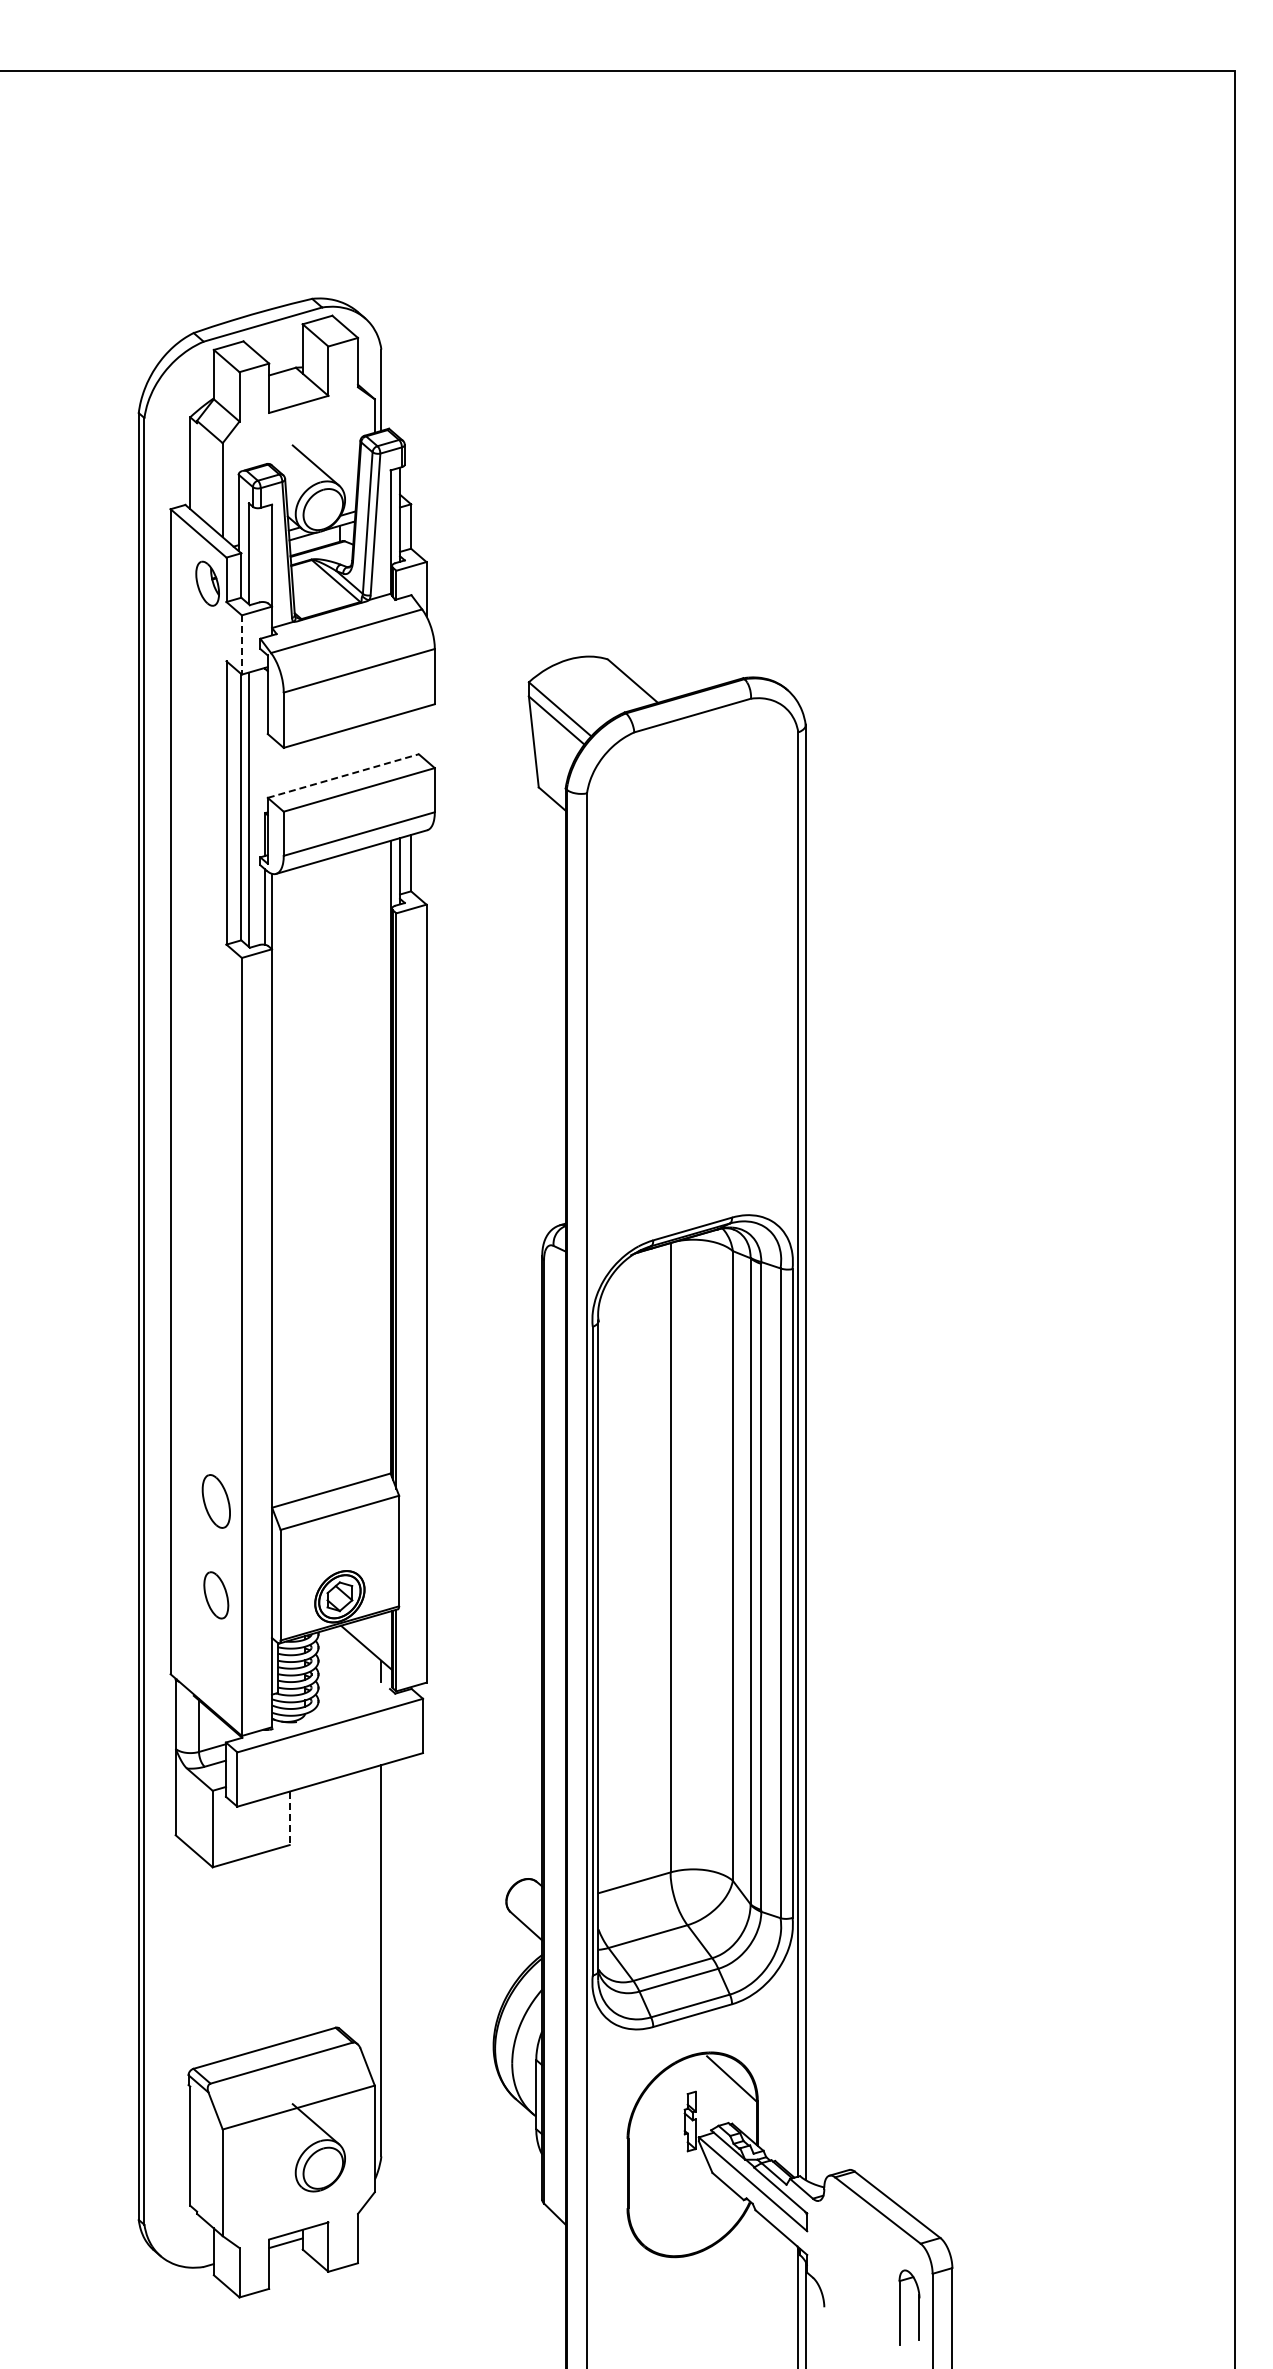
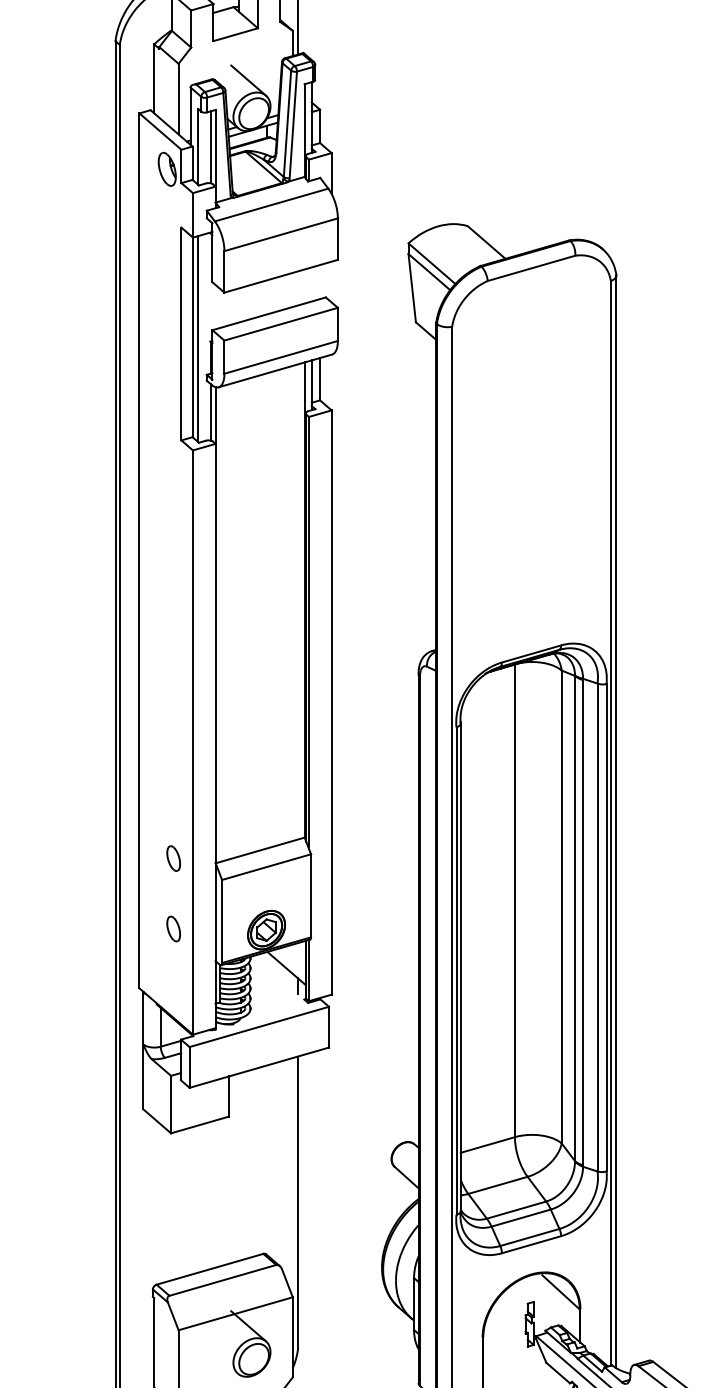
line: (265, 554) -> (210, 147), added
line: (241, 644) -> (192, 215), dashed -> solid
line: (343, 776) -> (269, 314), dashed -> solid
part: (215, 1501) -> (173, 858), size x0.62
part: (215, 1594) -> (173, 928), size x0.71
line: (289, 1818) -> (228, 1096), dashed -> solid

